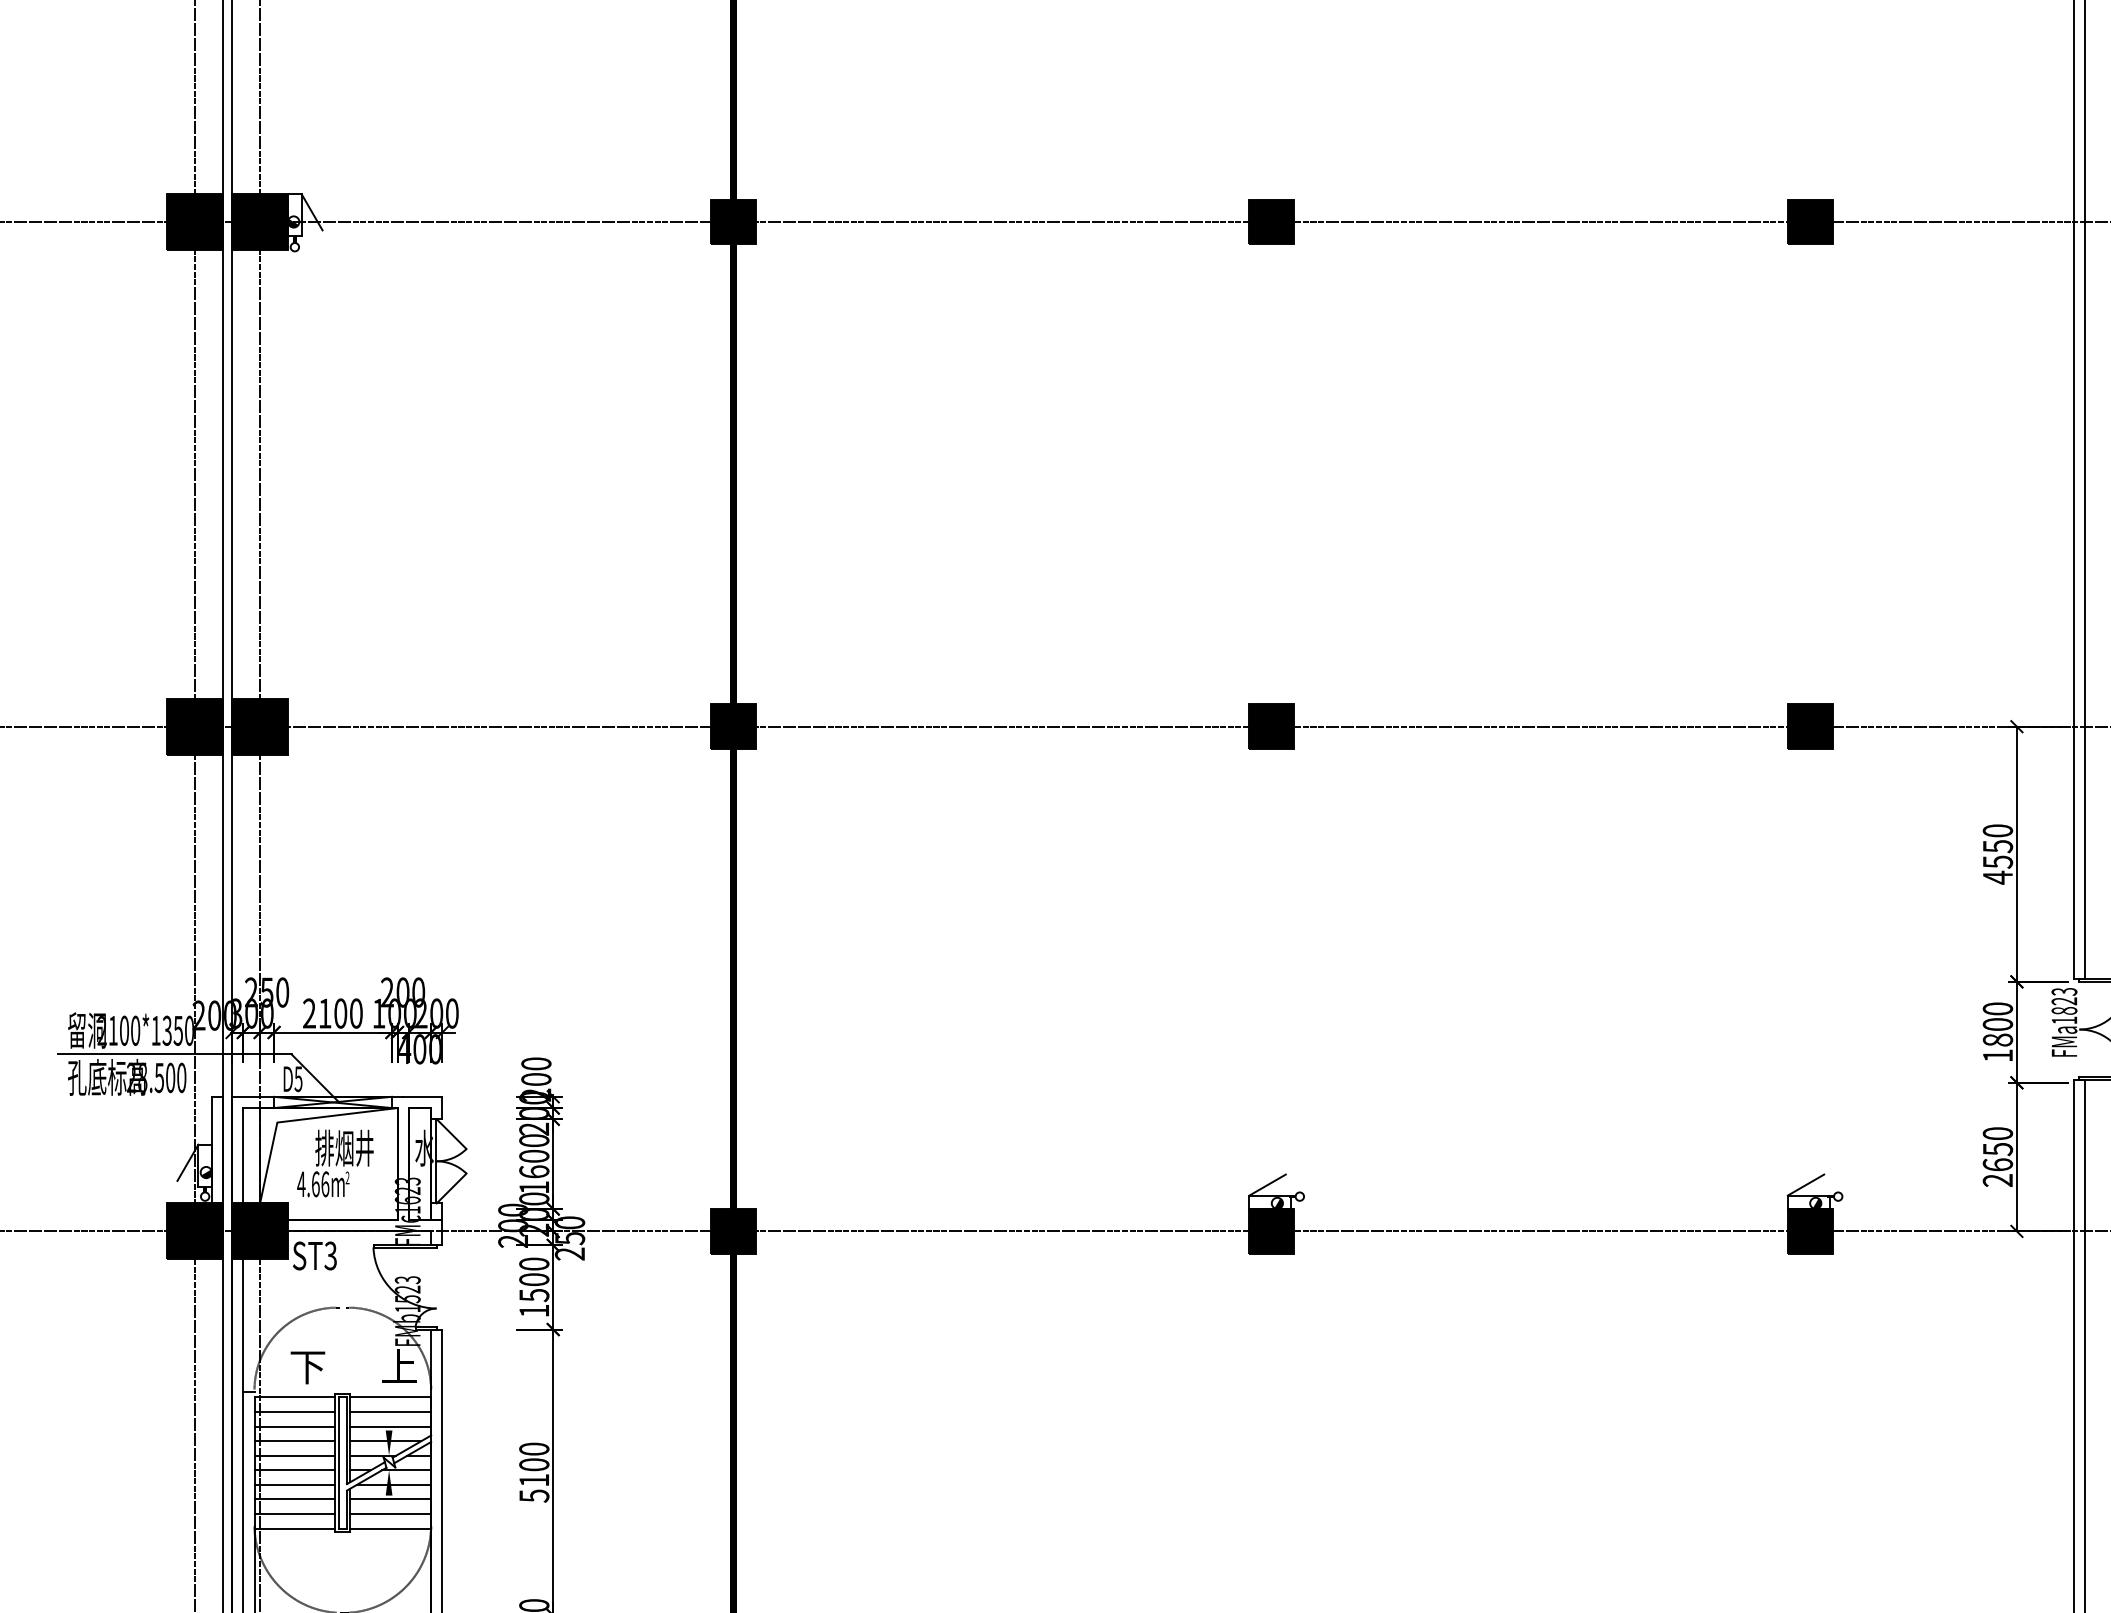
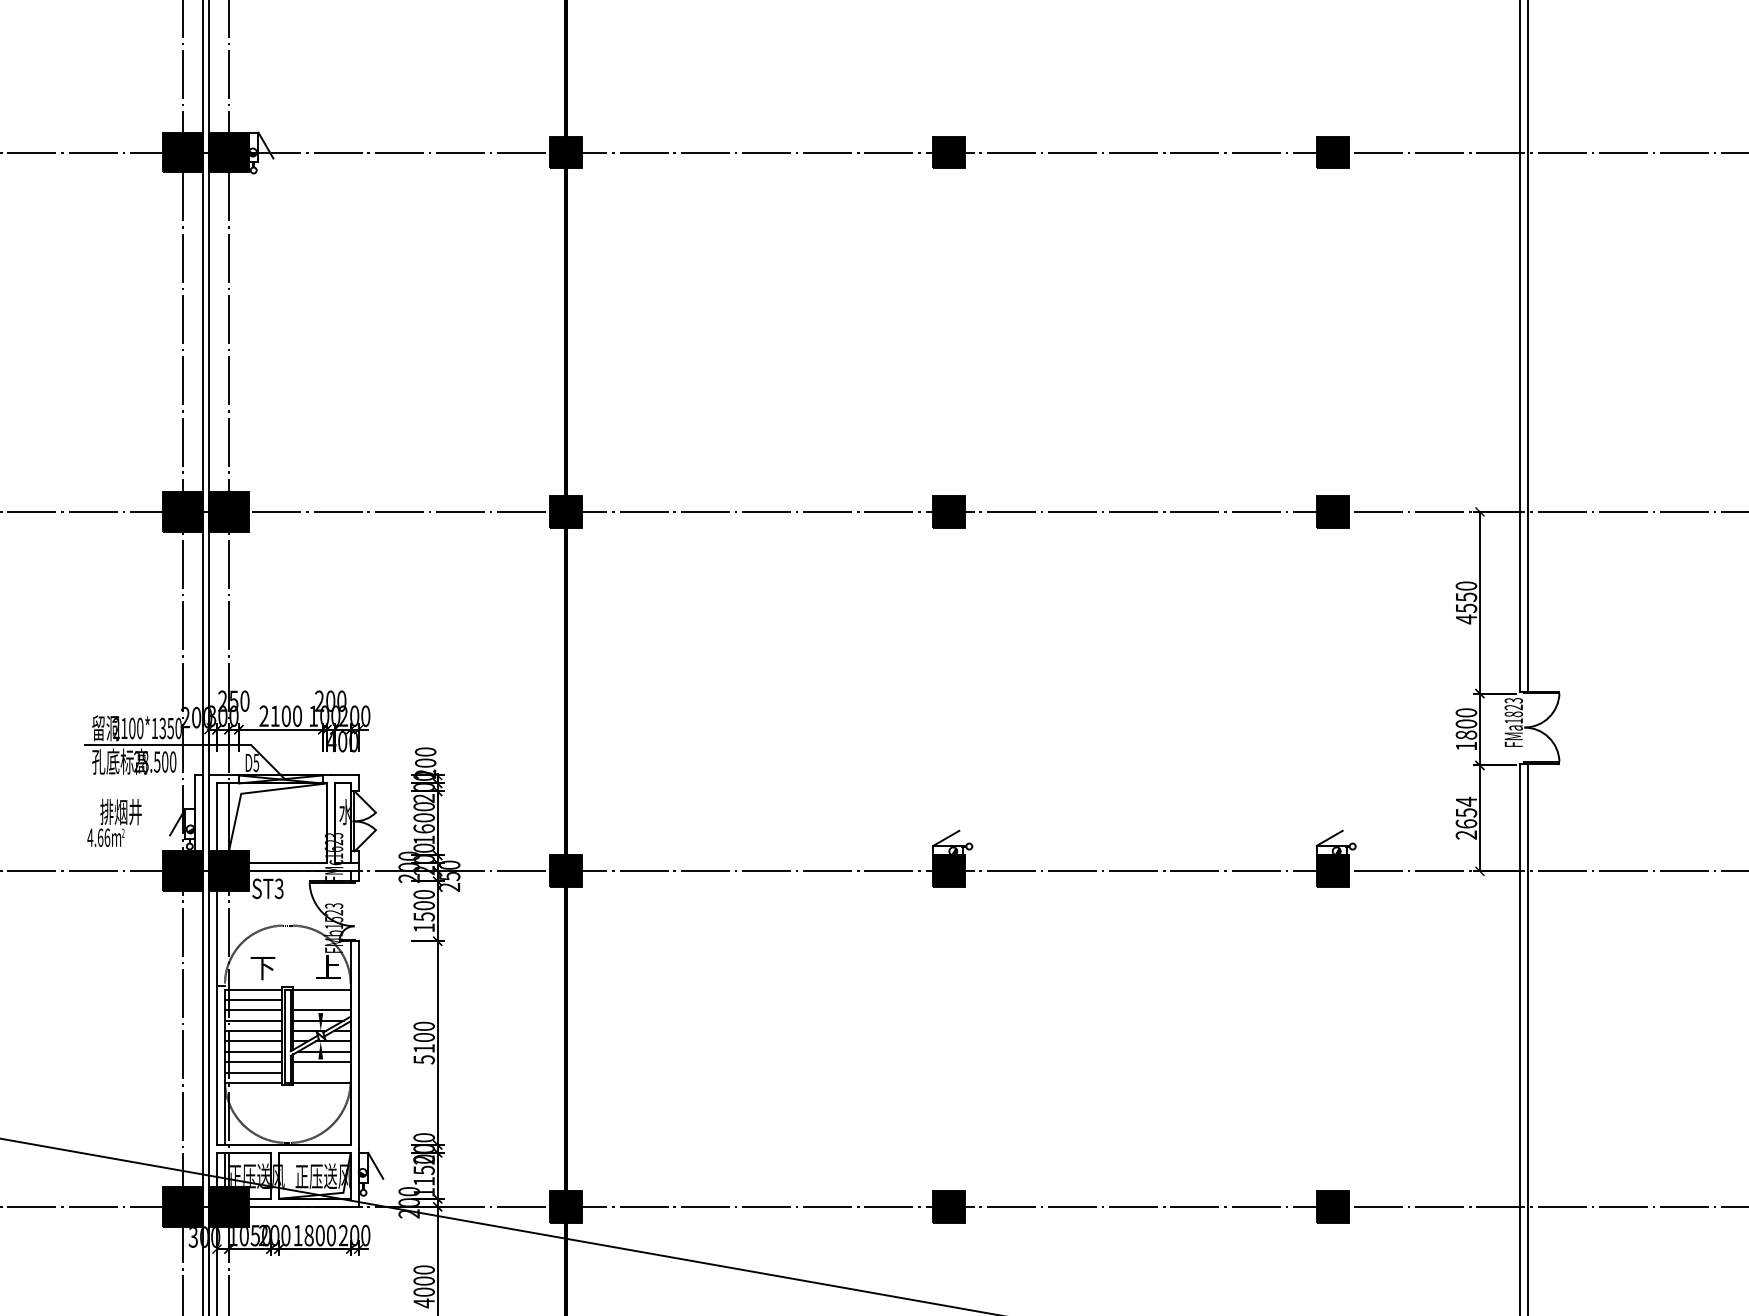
text: (1998, 1133) -> (1466, 801), 2650 -> 2654
text: (335, 1162) -> (114, 822), moved
line: (390, 1411) -> (321, 999), removed
line: (390, 1513) -> (321, 1072), removed

